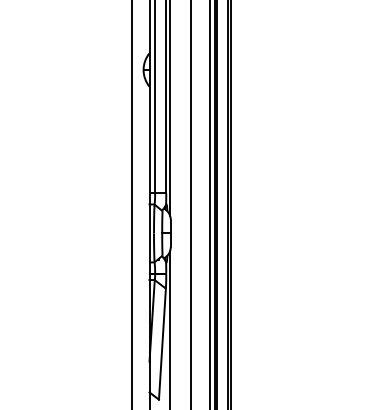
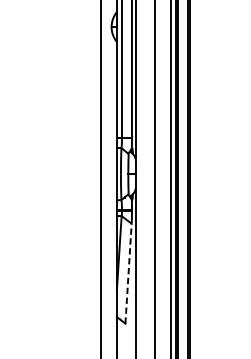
line: (162, 344) -> (128, 274), solid -> dashed

